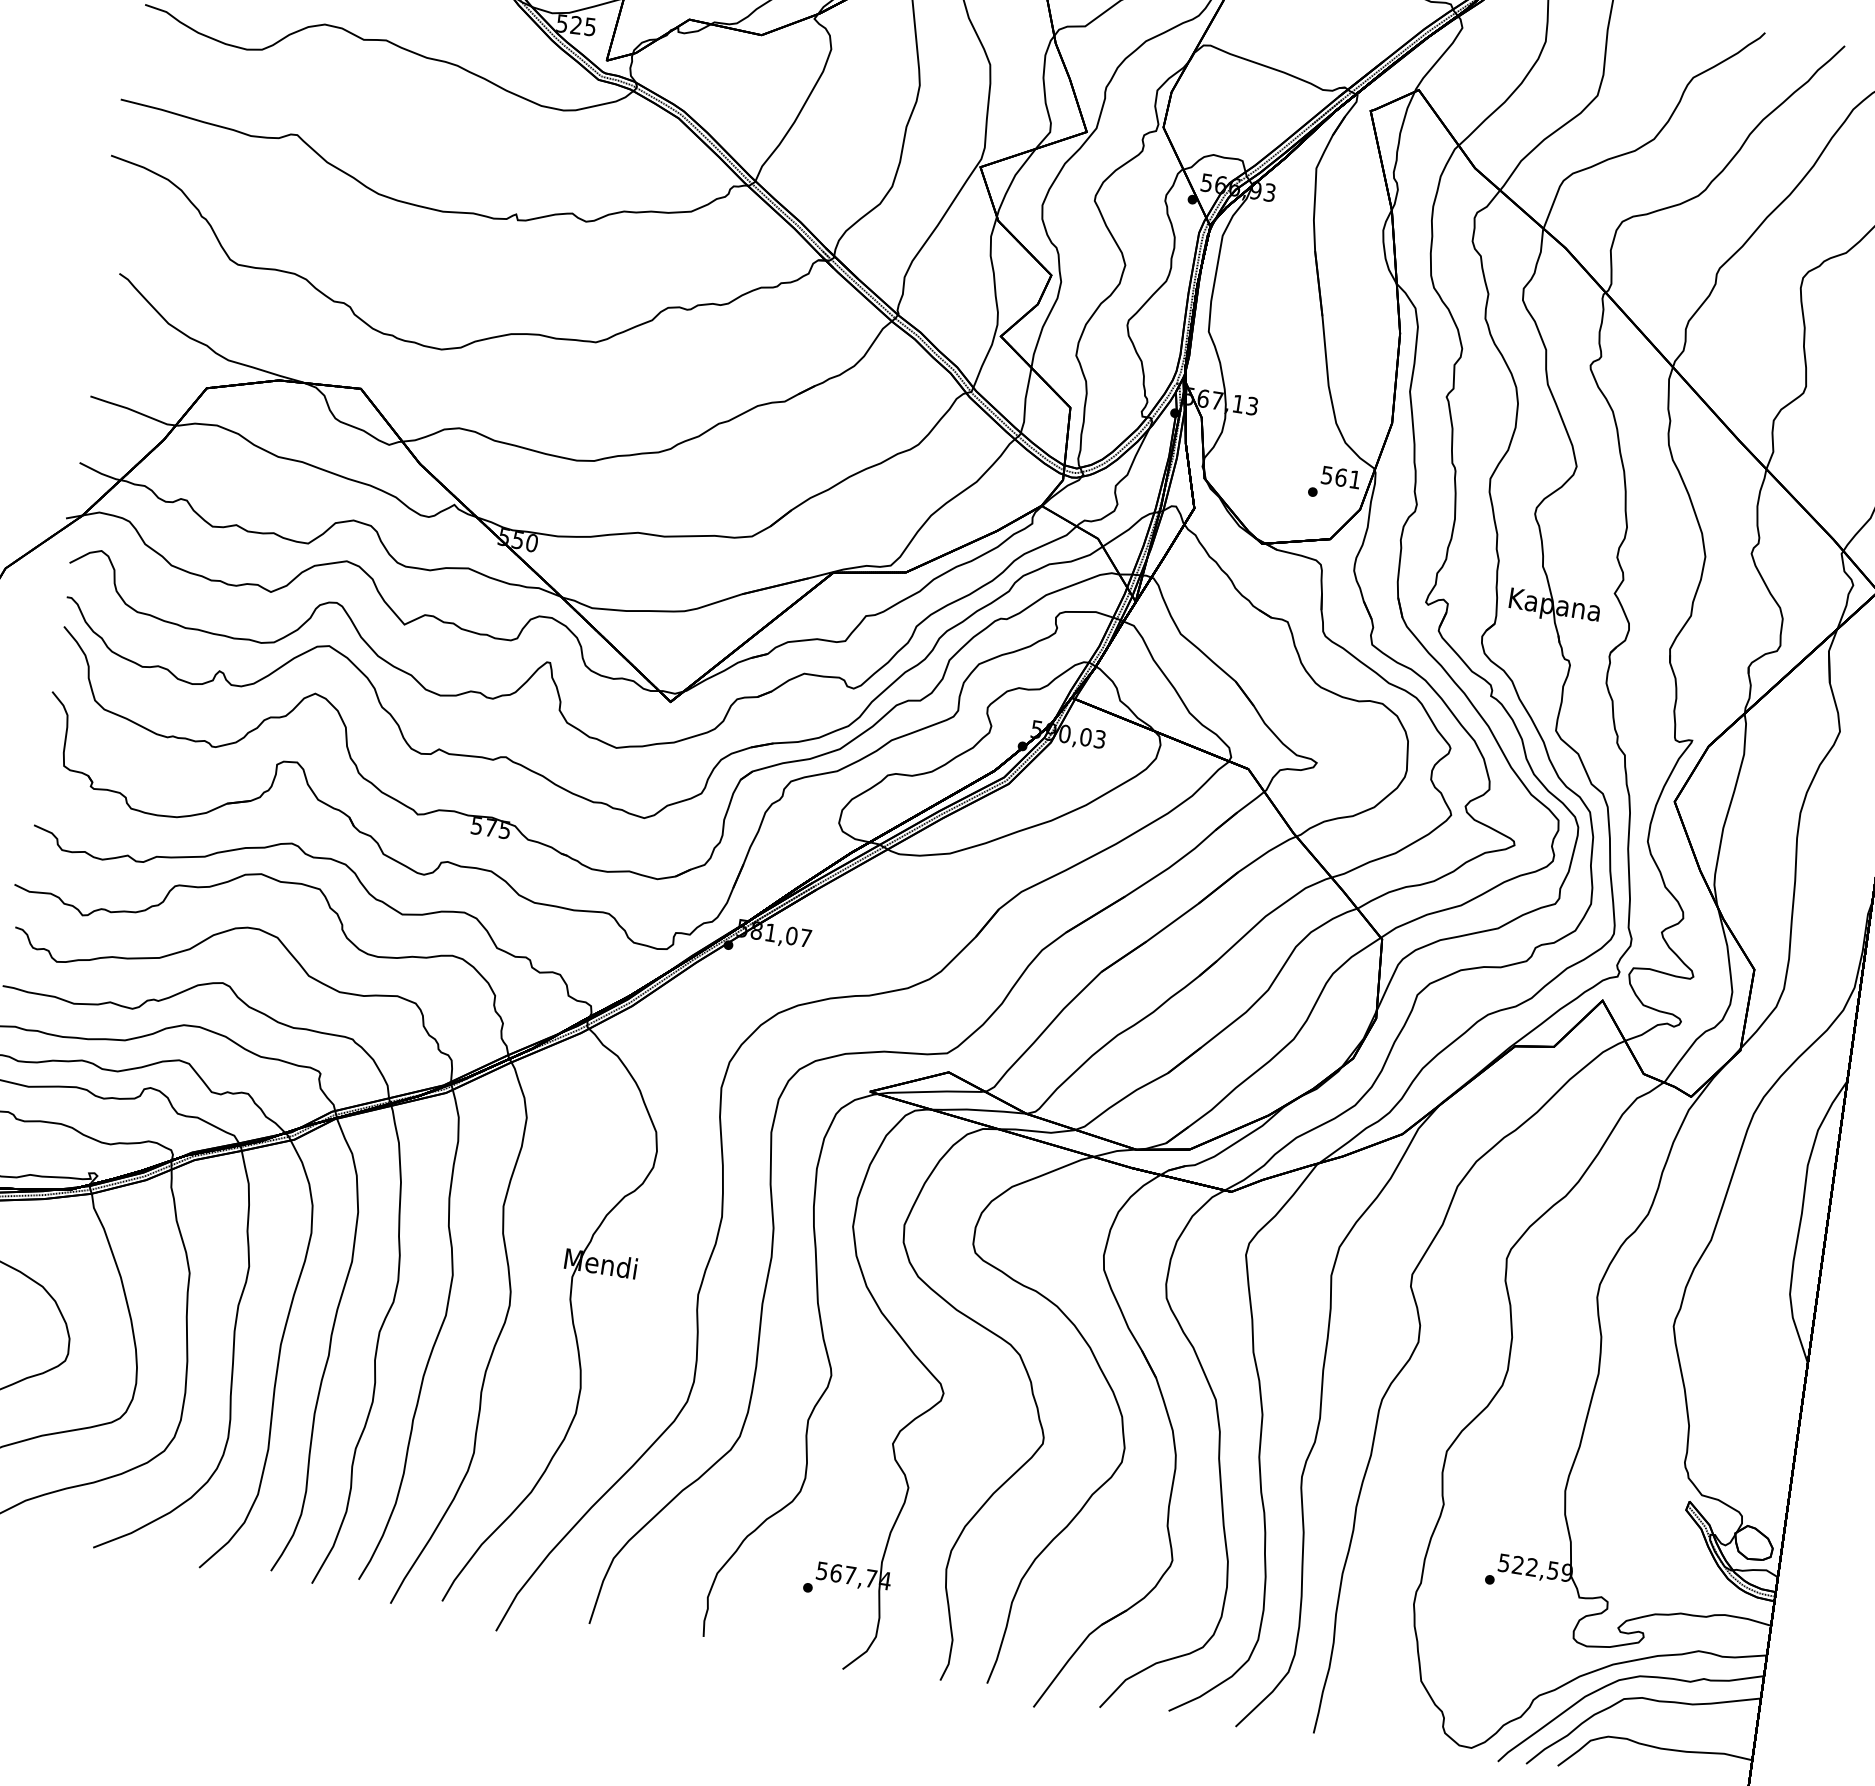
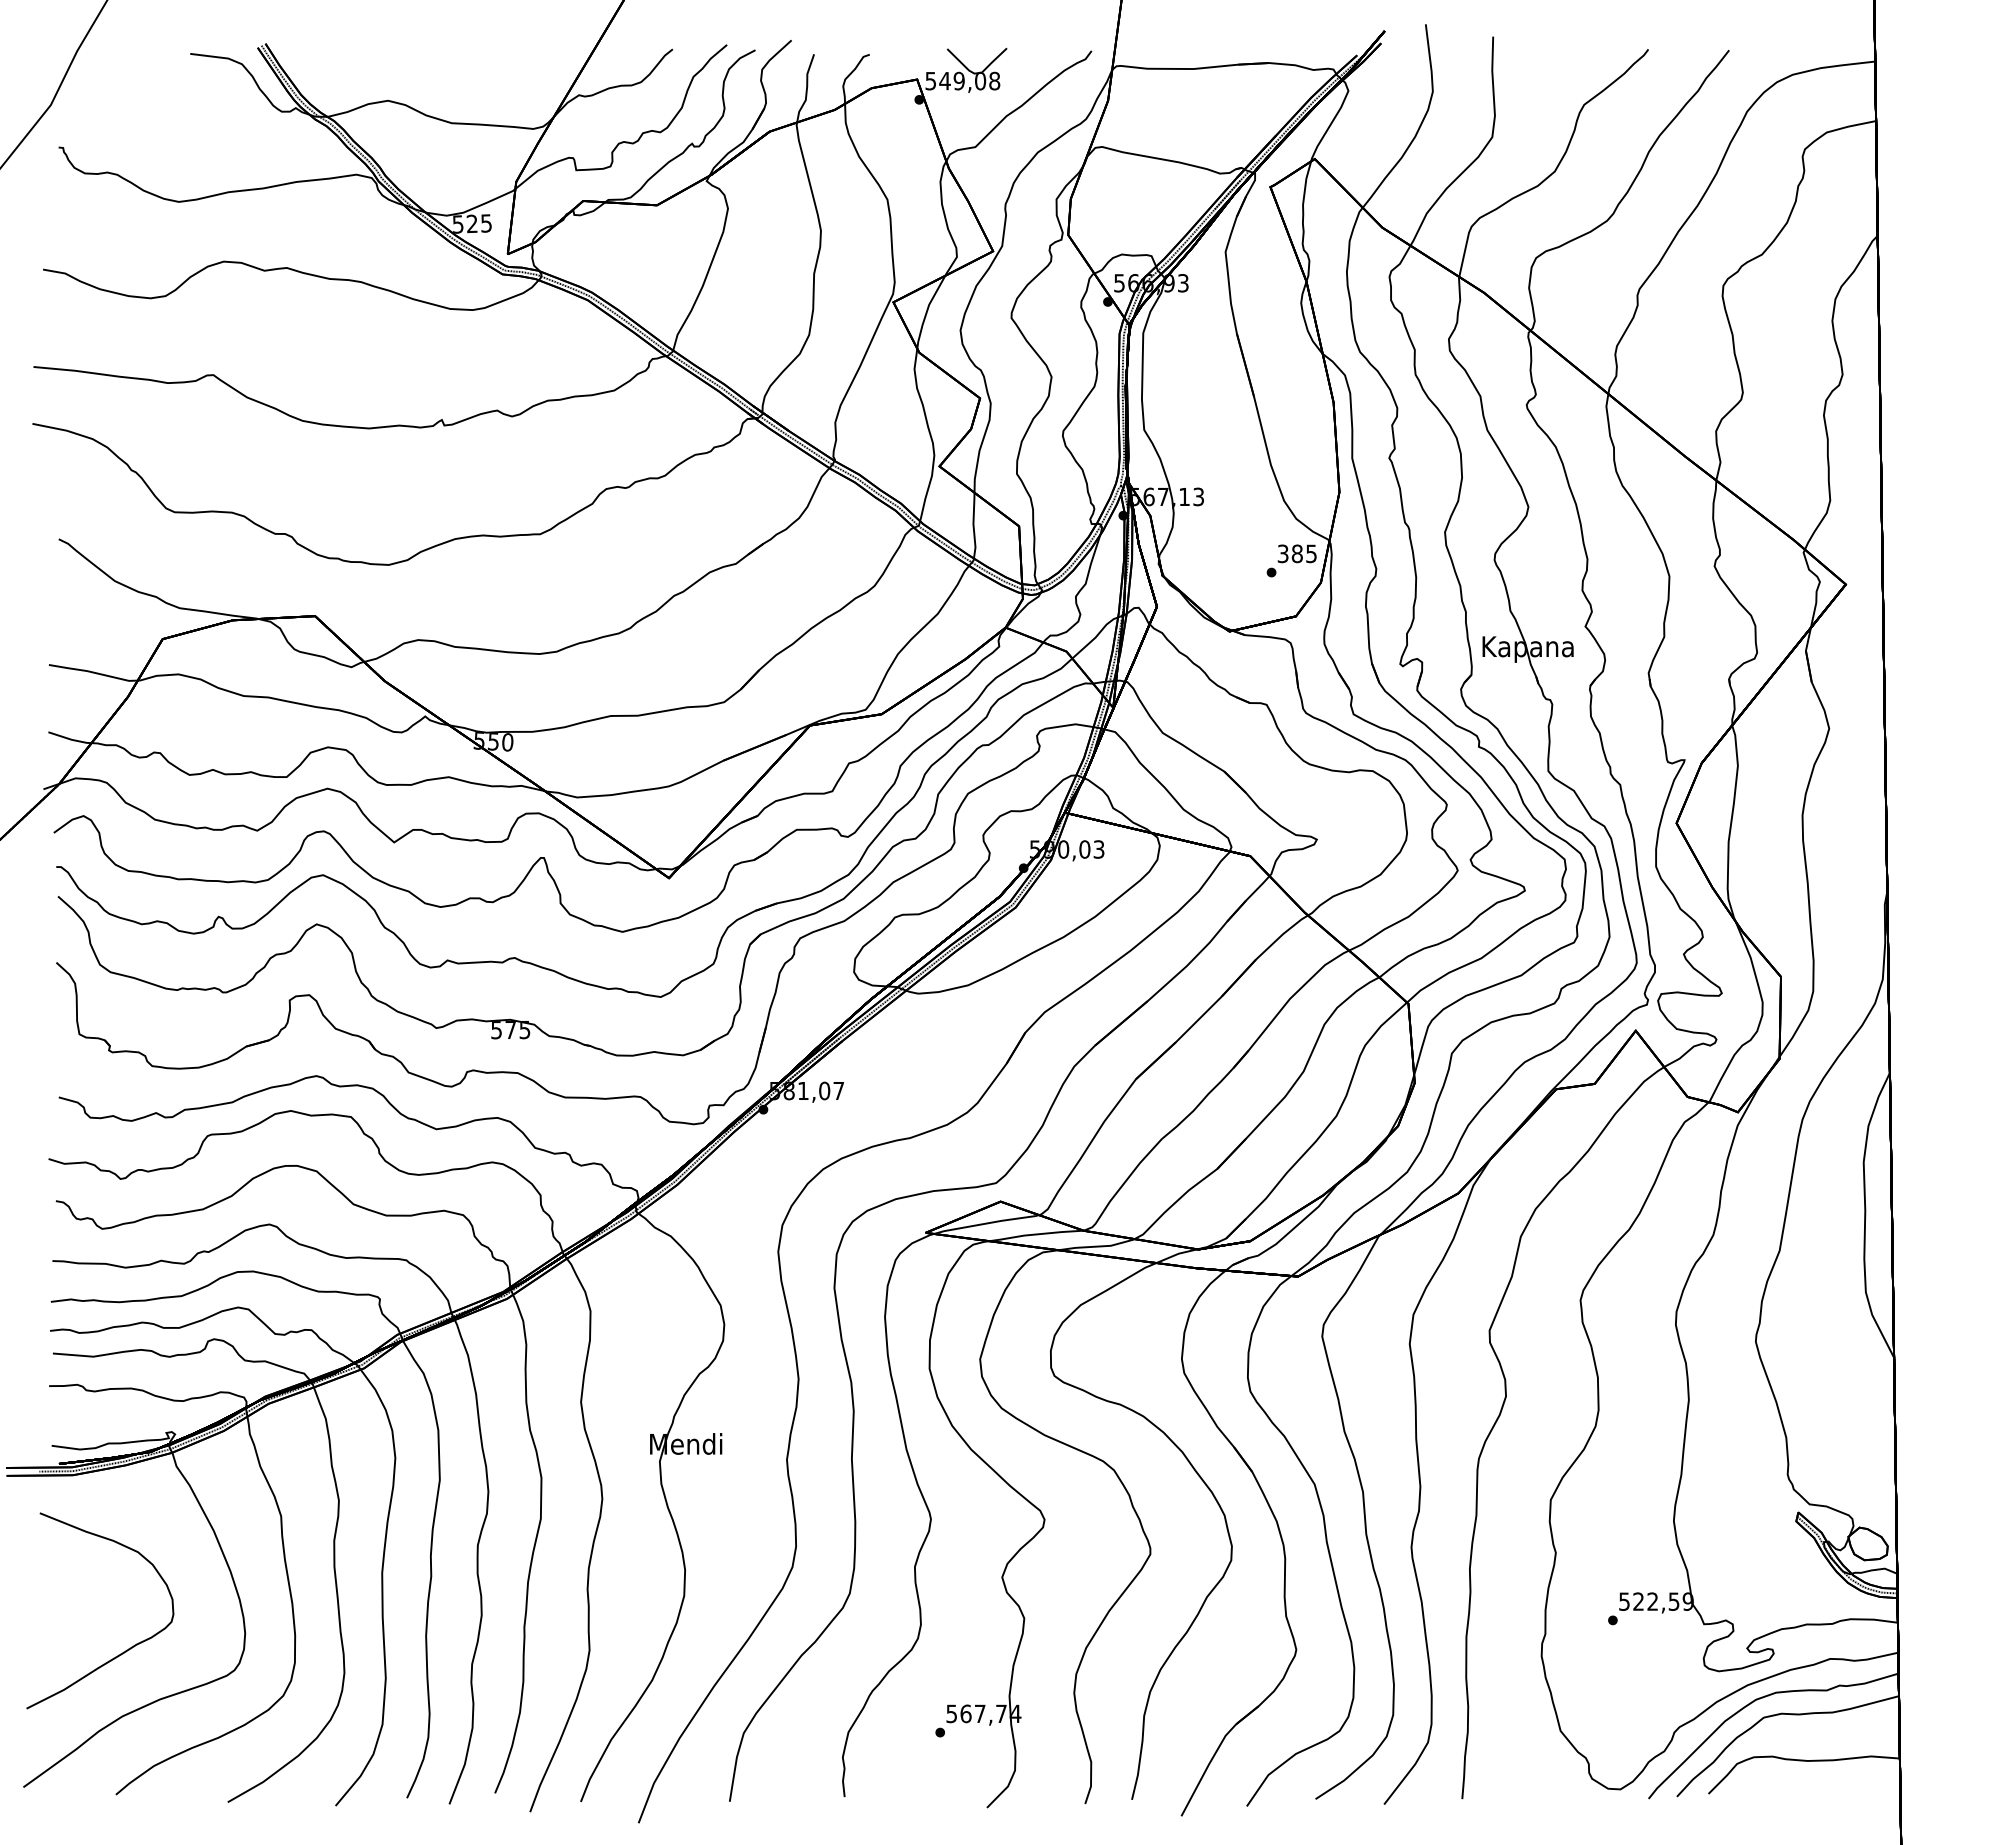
text: (1341, 477) -> (1297, 553), 561 -> 385

